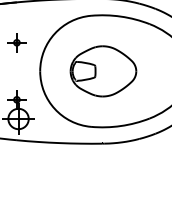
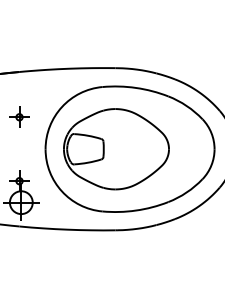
part: (103, 71) -> (116, 149), size x1.43

